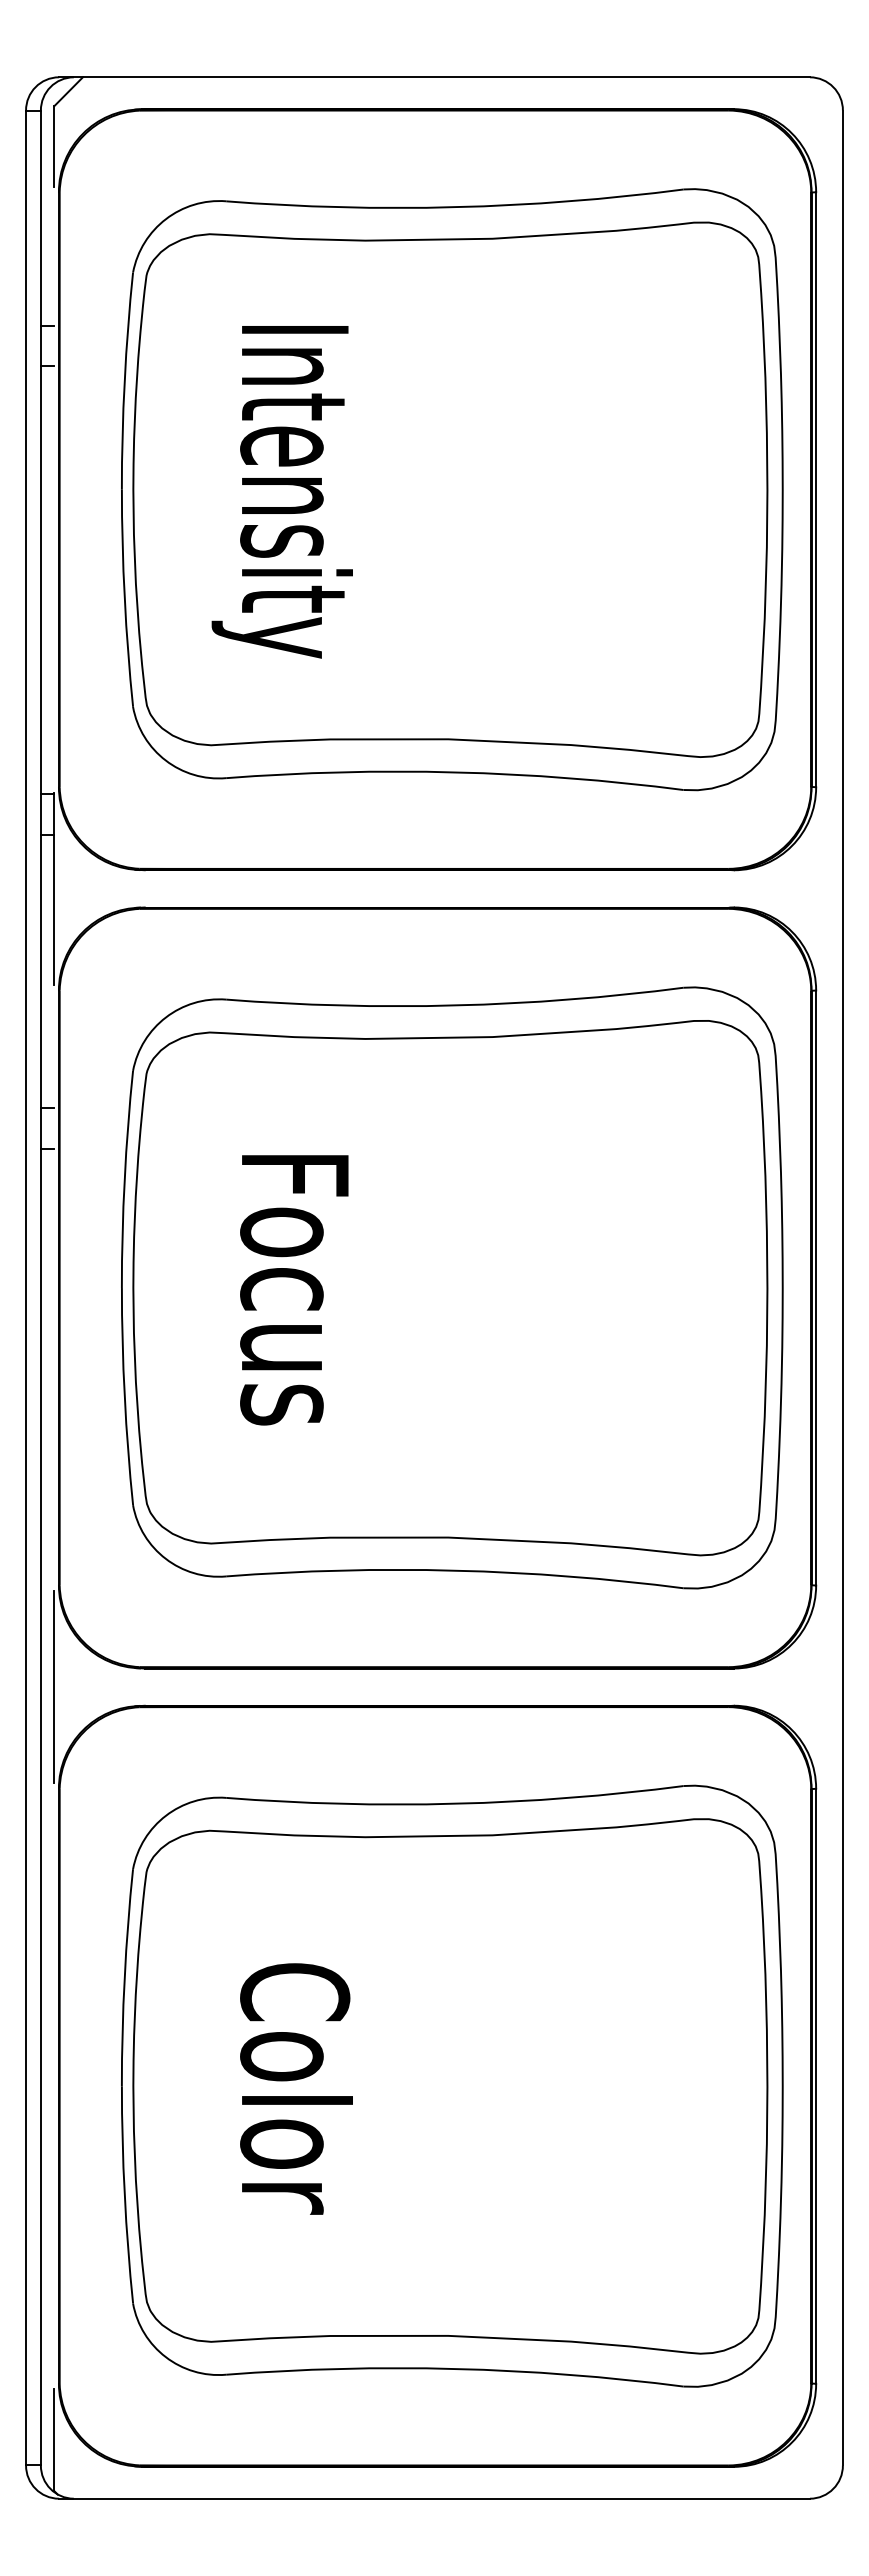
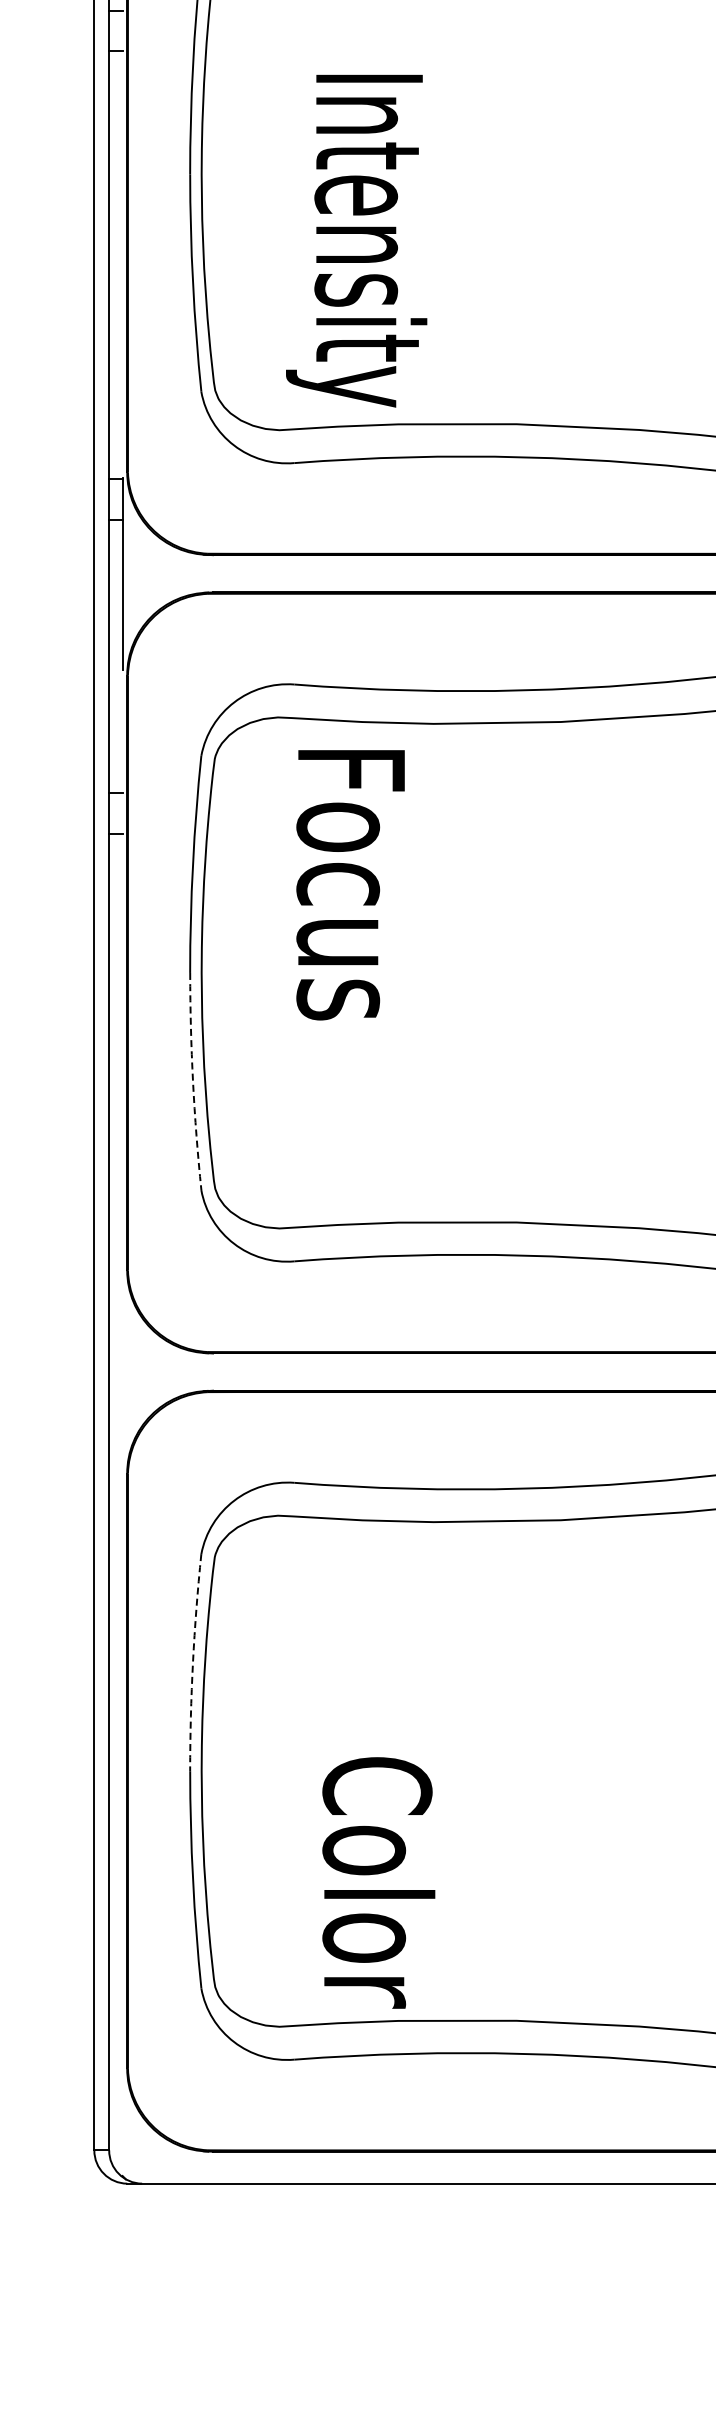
text: (281, 492) -> (355, 241), moved
text: (294, 1290) -> (350, 885), moved
arc: (124, 1396) -> (192, 1081), solid -> dashed
line: (54, 1686) -> (122, 1371), removed
arc: (124, 1977) -> (192, 1662), solid -> dashed
text: (296, 2088) -> (378, 1882), moved
line: (54, 2440) -> (122, 2125), removed

